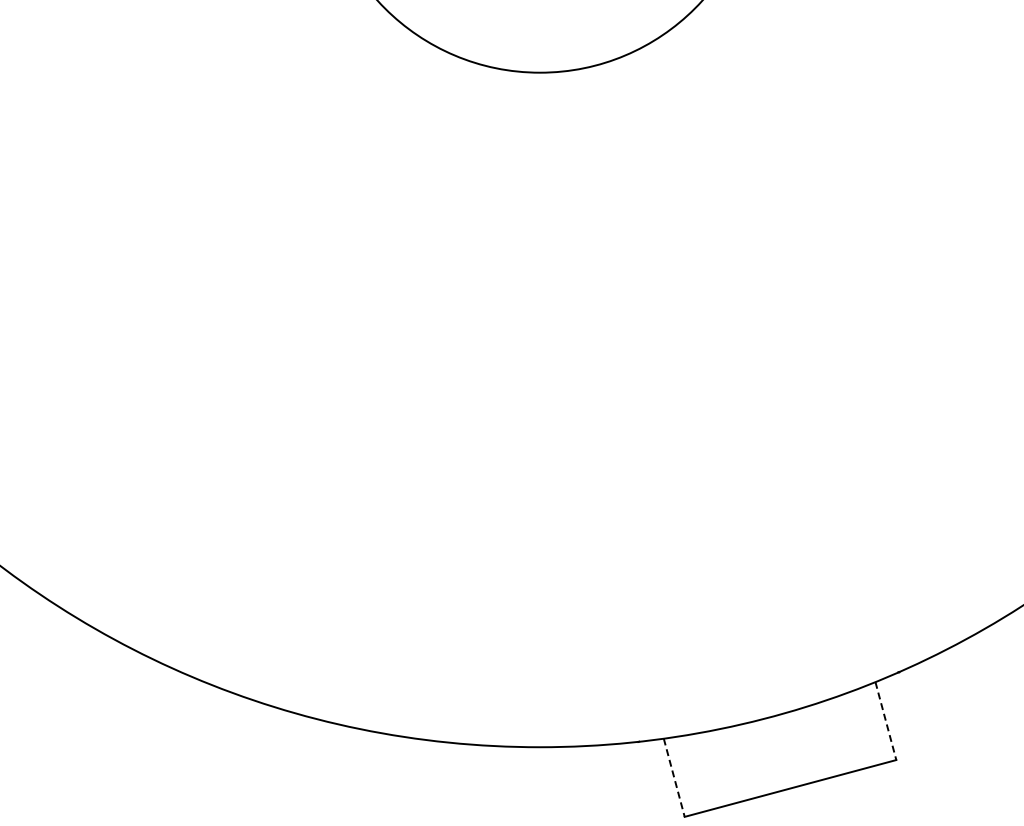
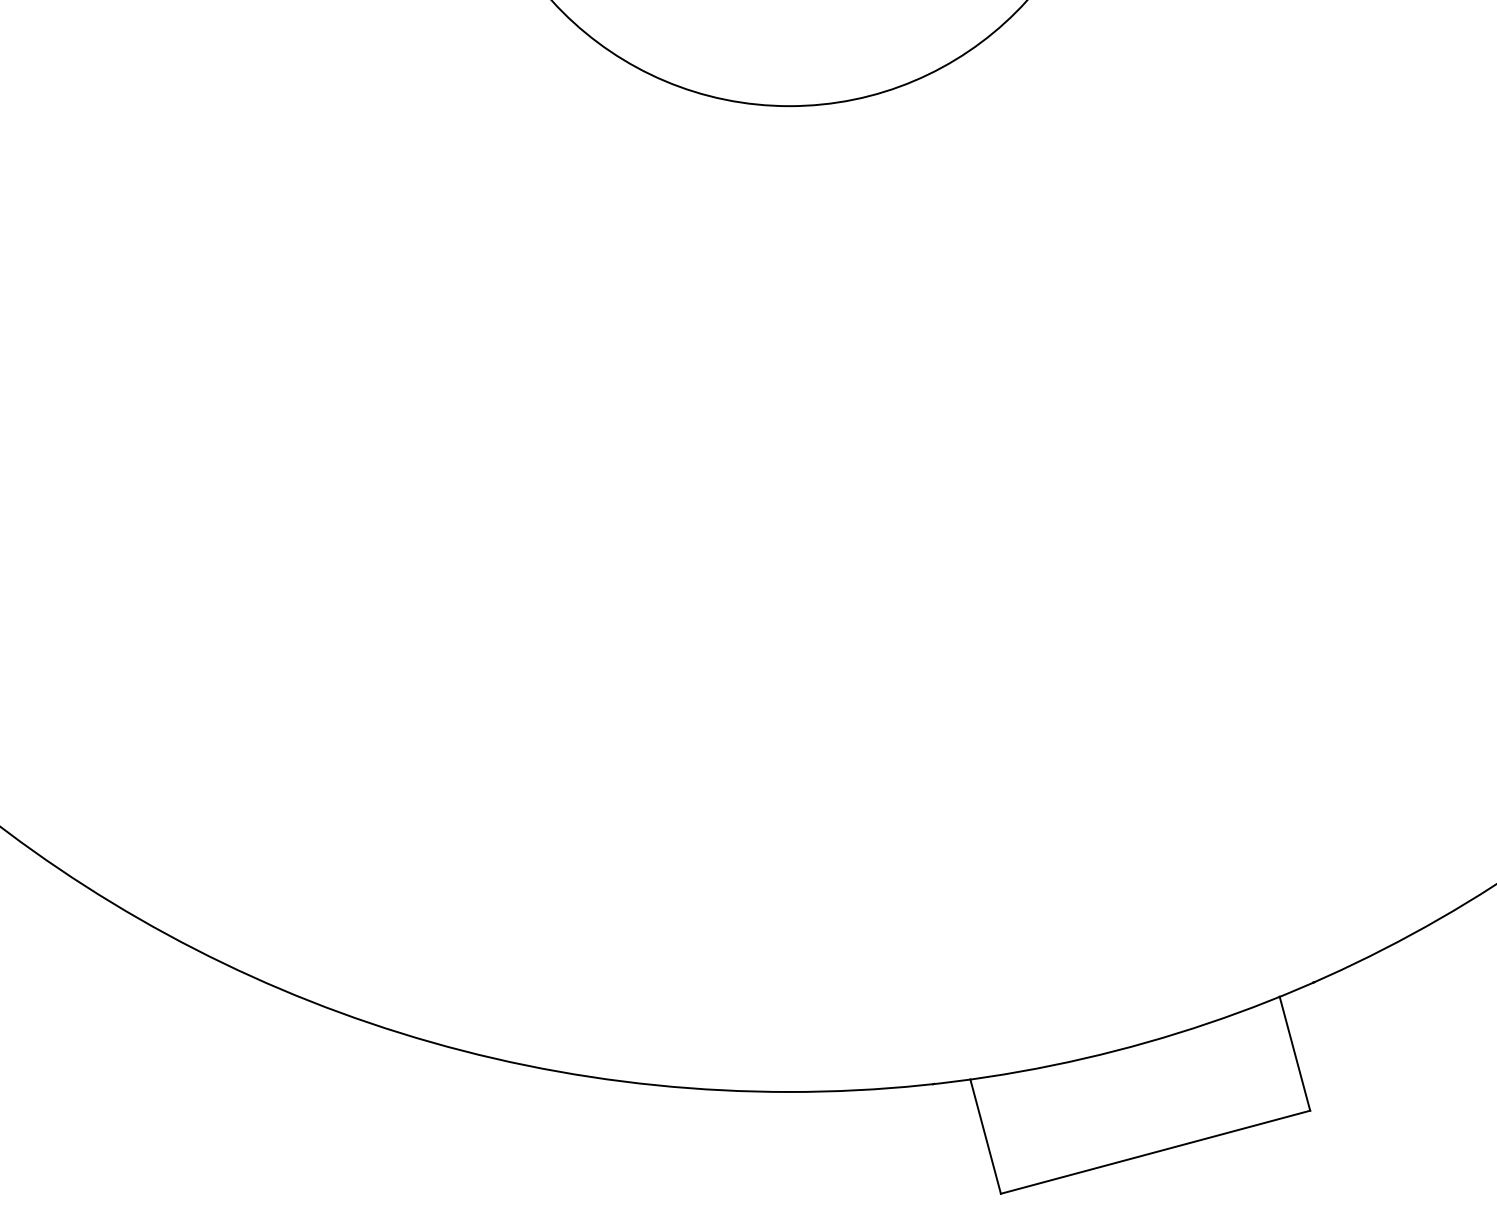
line: (886, 721) -> (1295, 1054), dashed -> solid
line: (674, 778) -> (985, 1137), dashed -> solid

